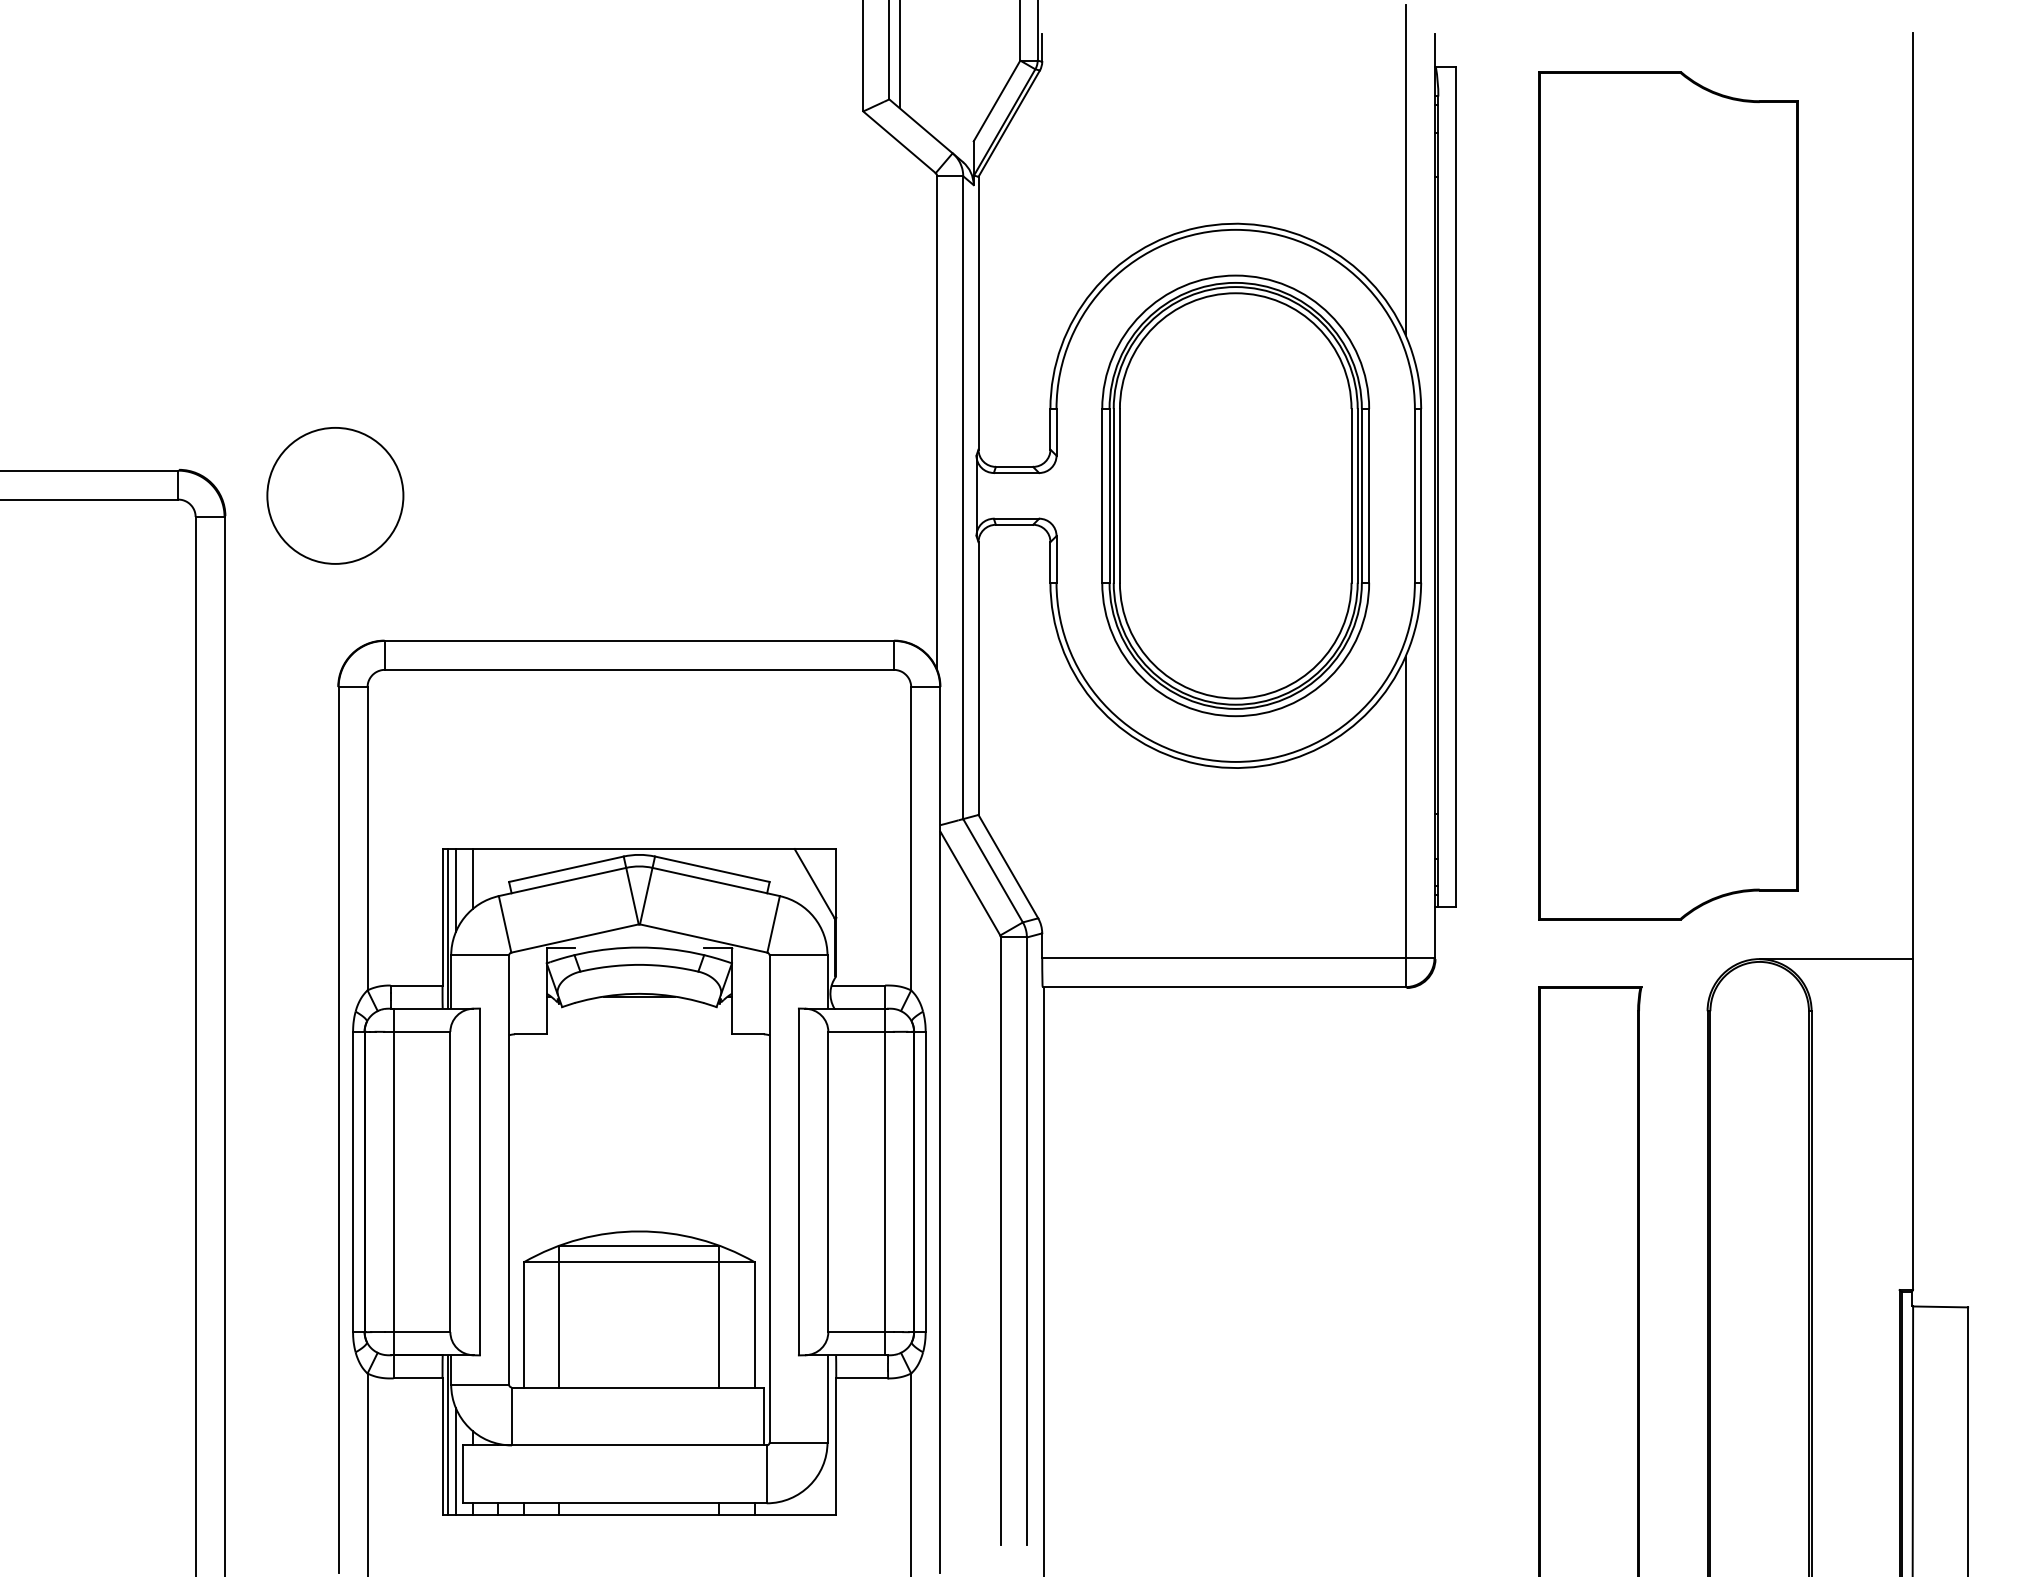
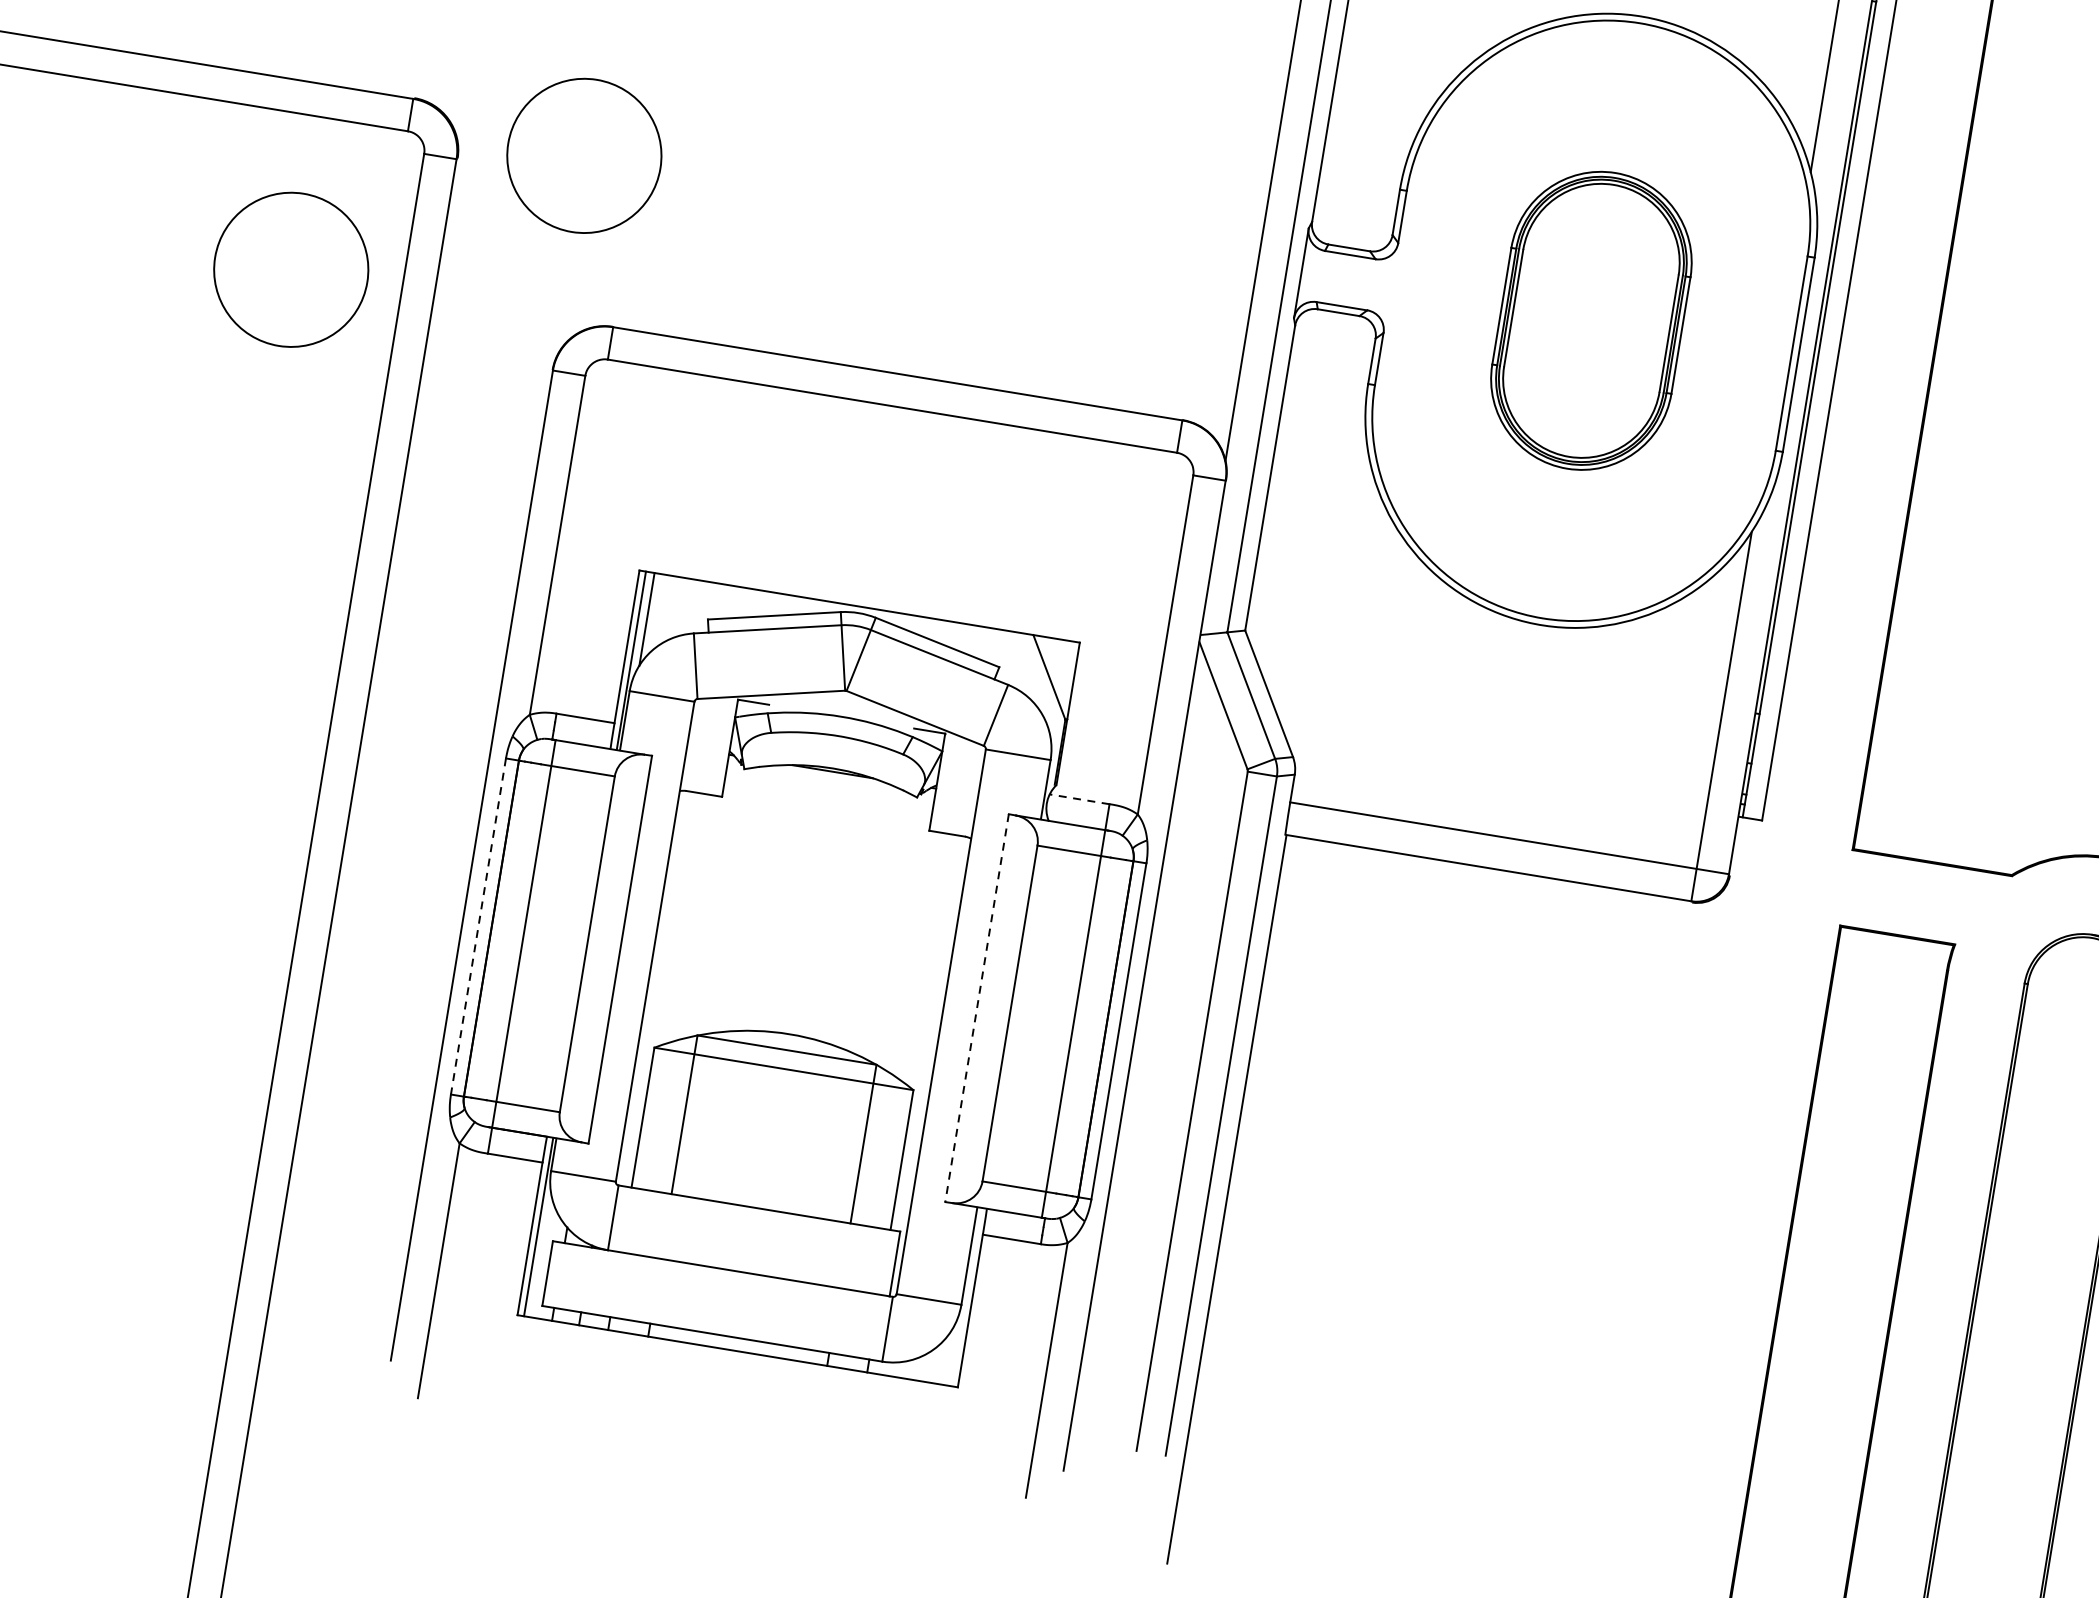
part: (1235, 495) -> (1591, 320), size x0.6
circle: (96, 636) -> (291, 269), added
line: (473, 878) -> (668, 609), removed
line: (858, 985) -> (1079, 799), solid -> dashed
line: (353, 1182) -> (478, 927), solid -> dashed
line: (798, 1182) -> (976, 1008), solid -> dashed
line: (456, 1461) -> (542, 1258), removed

